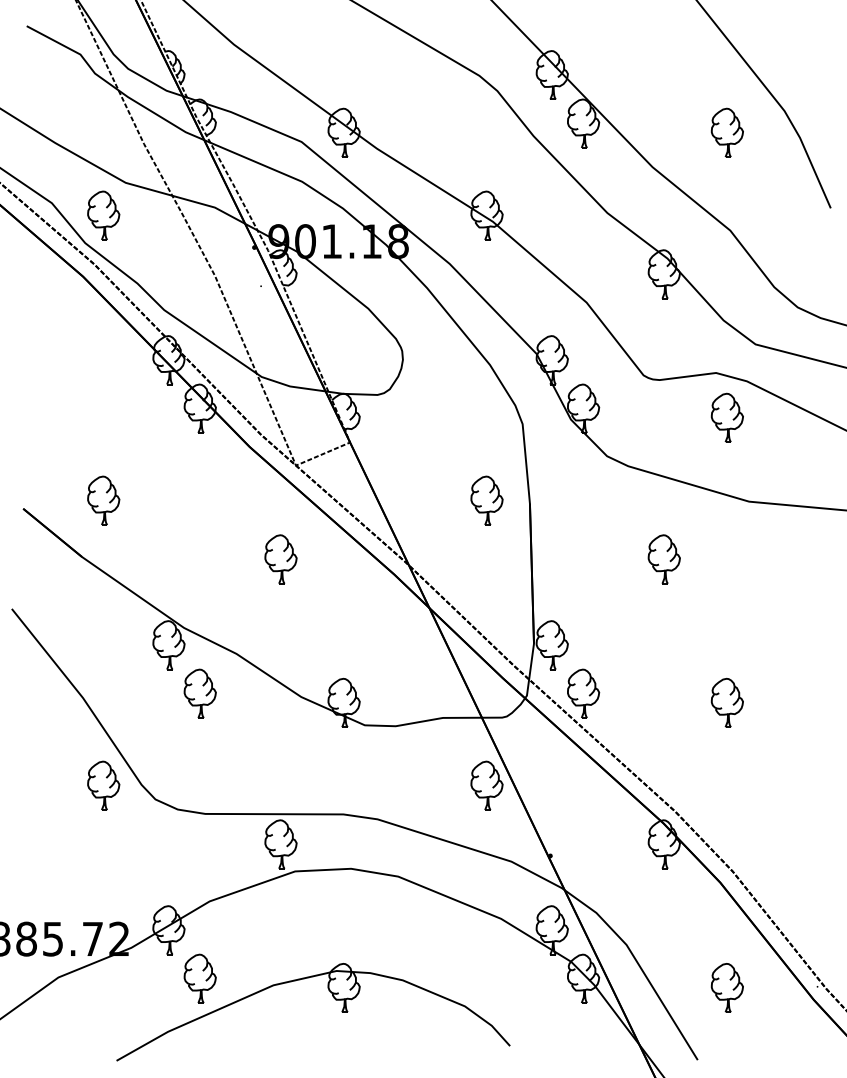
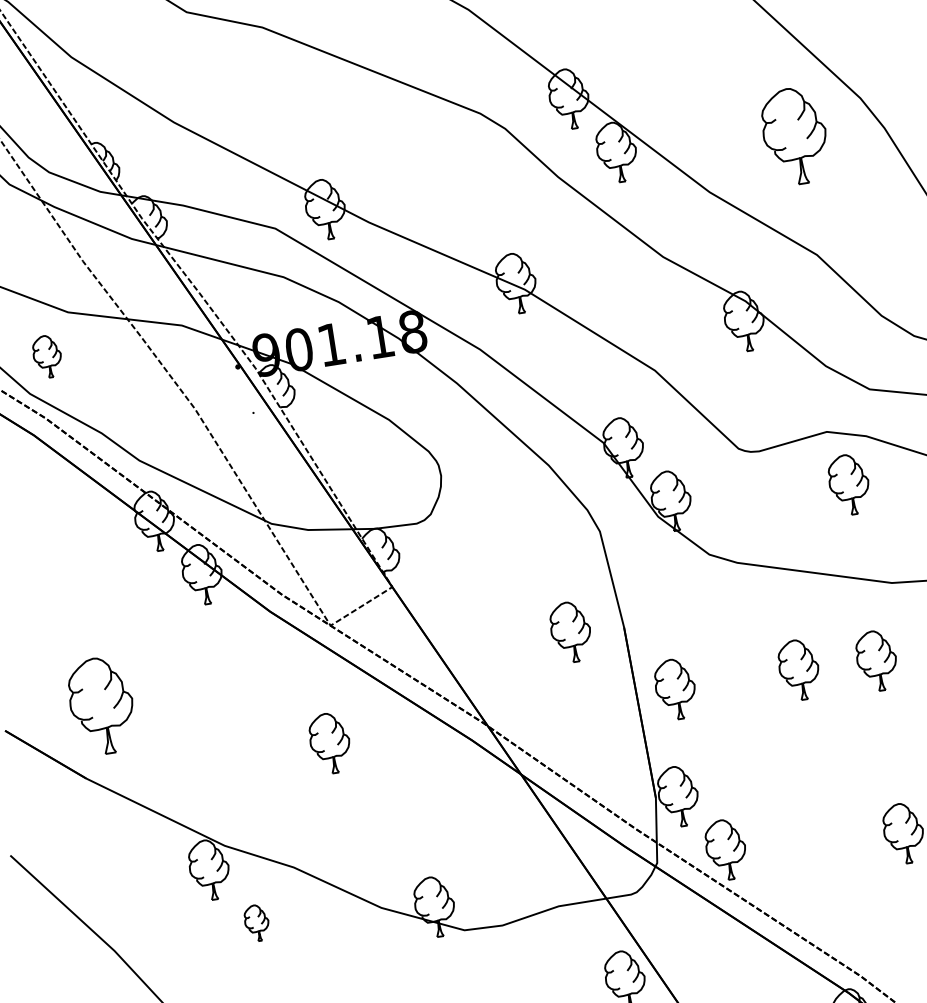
part: (726, 132) -> (793, 135), size x1.6
part: (103, 215) -> (47, 356), size x0.7
part: (103, 500) -> (101, 705), size x1.6
part: (562, 559) -> (674, 689), added
part: (726, 561) -> (875, 660), added
part: (199, 693) -> (256, 923), size x0.6

